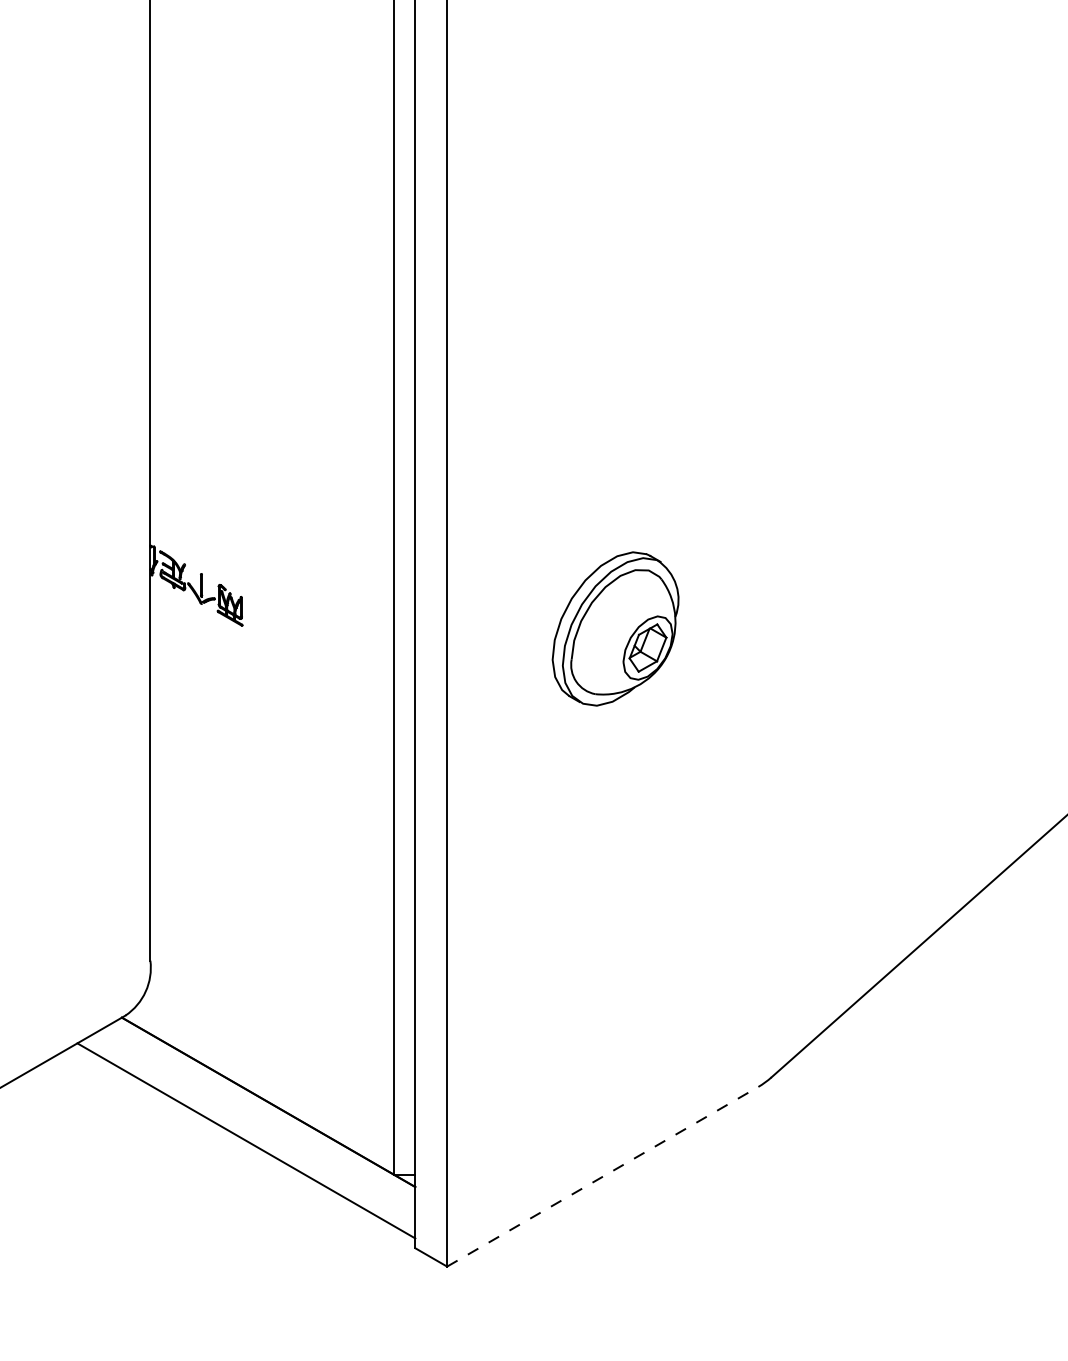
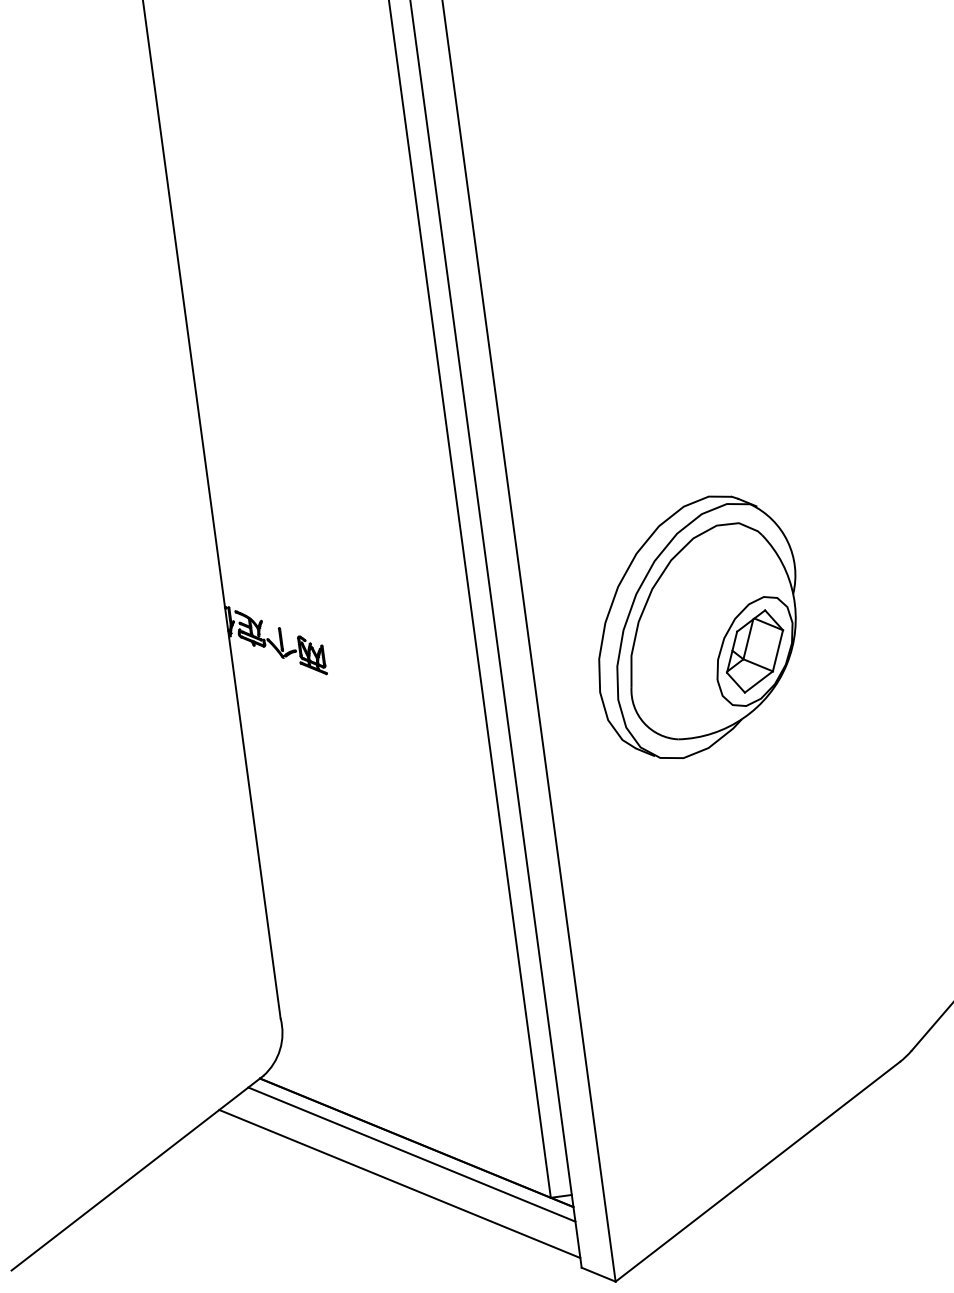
part: (615, 628) -> (696, 626), size x1.67
line: (262, 1113) -> (412, 1154), added
line: (602, 1176) -> (757, 1171), dashed -> solid

